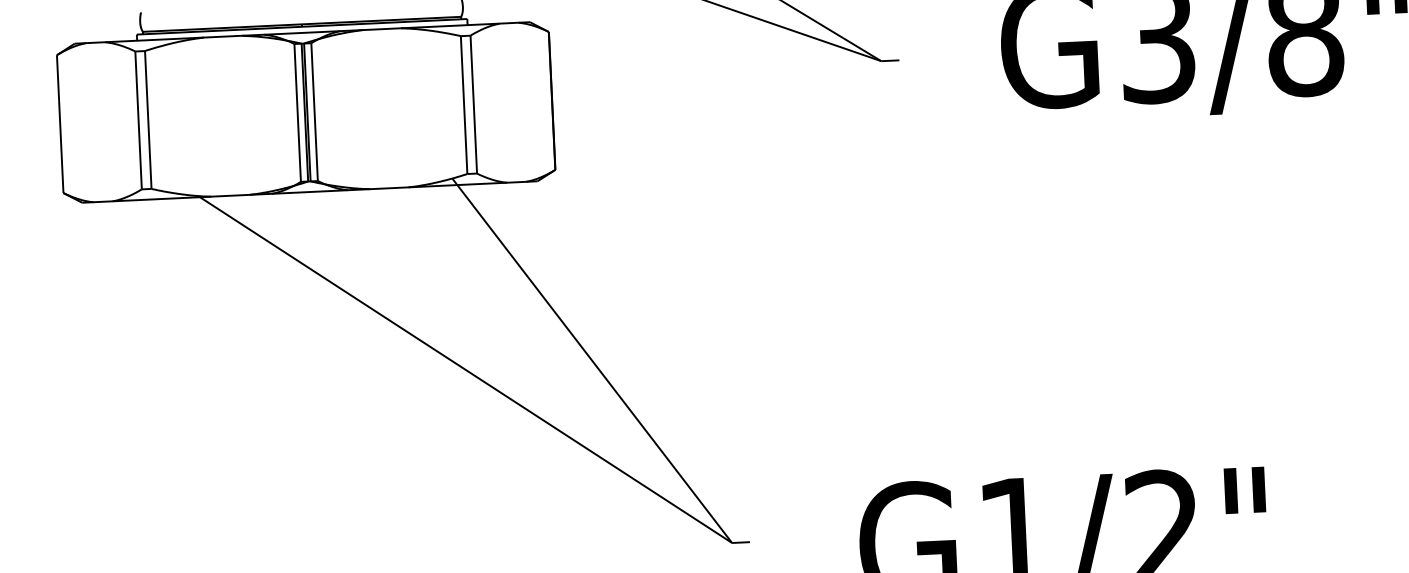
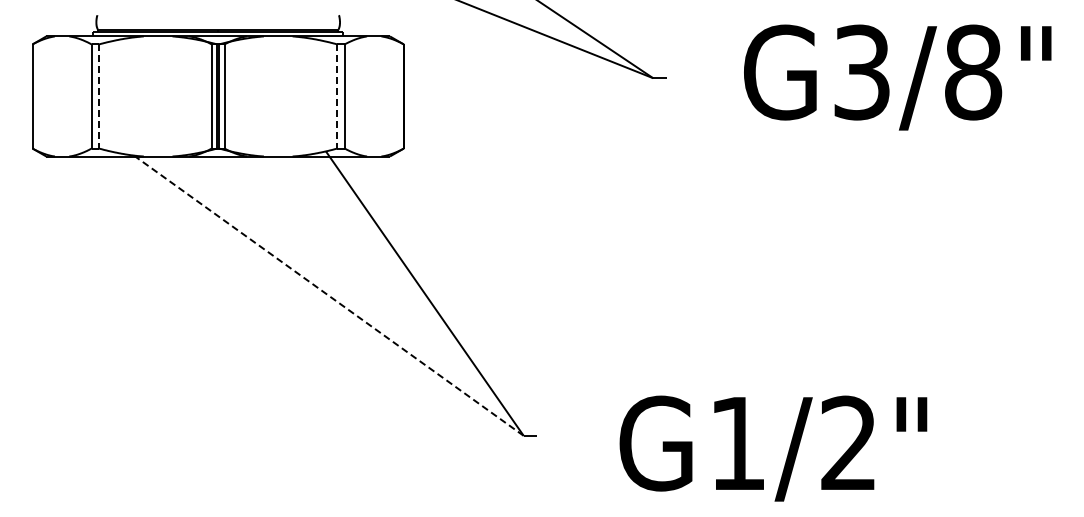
line: (464, 106) -> (337, 97), solid -> dashed
line: (149, 121) -> (99, 97), solid -> dashed
line: (466, 370) -> (329, 296), solid -> dashed

